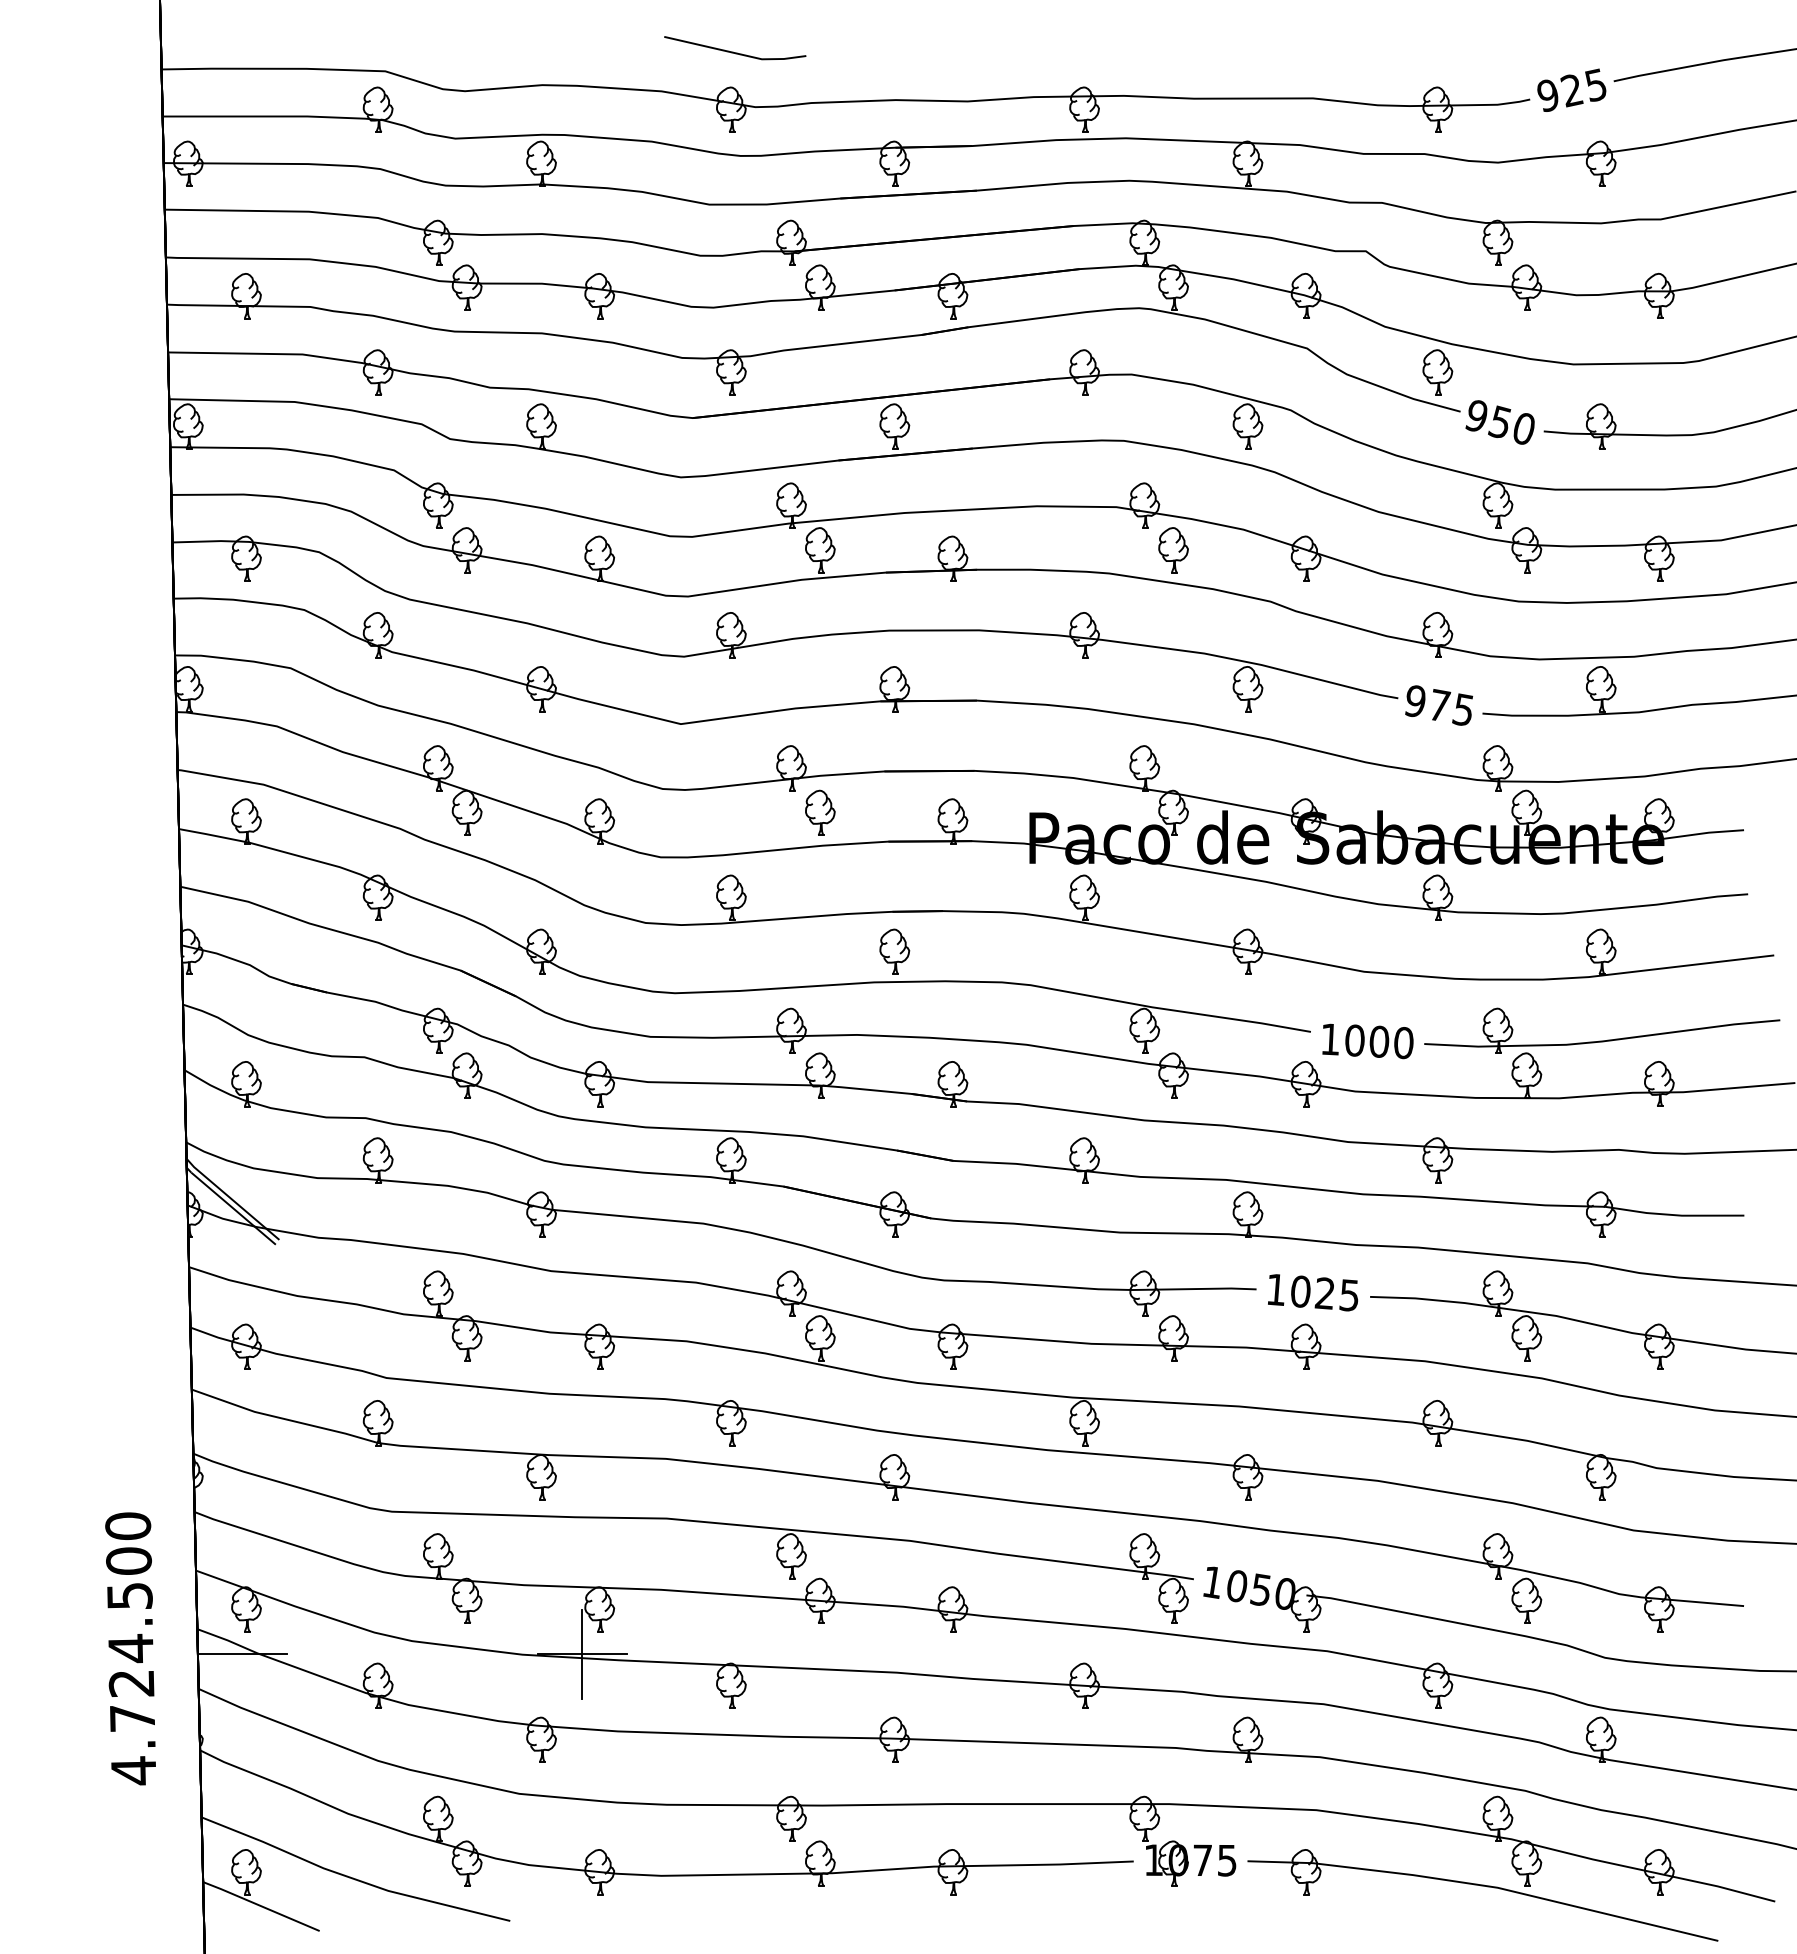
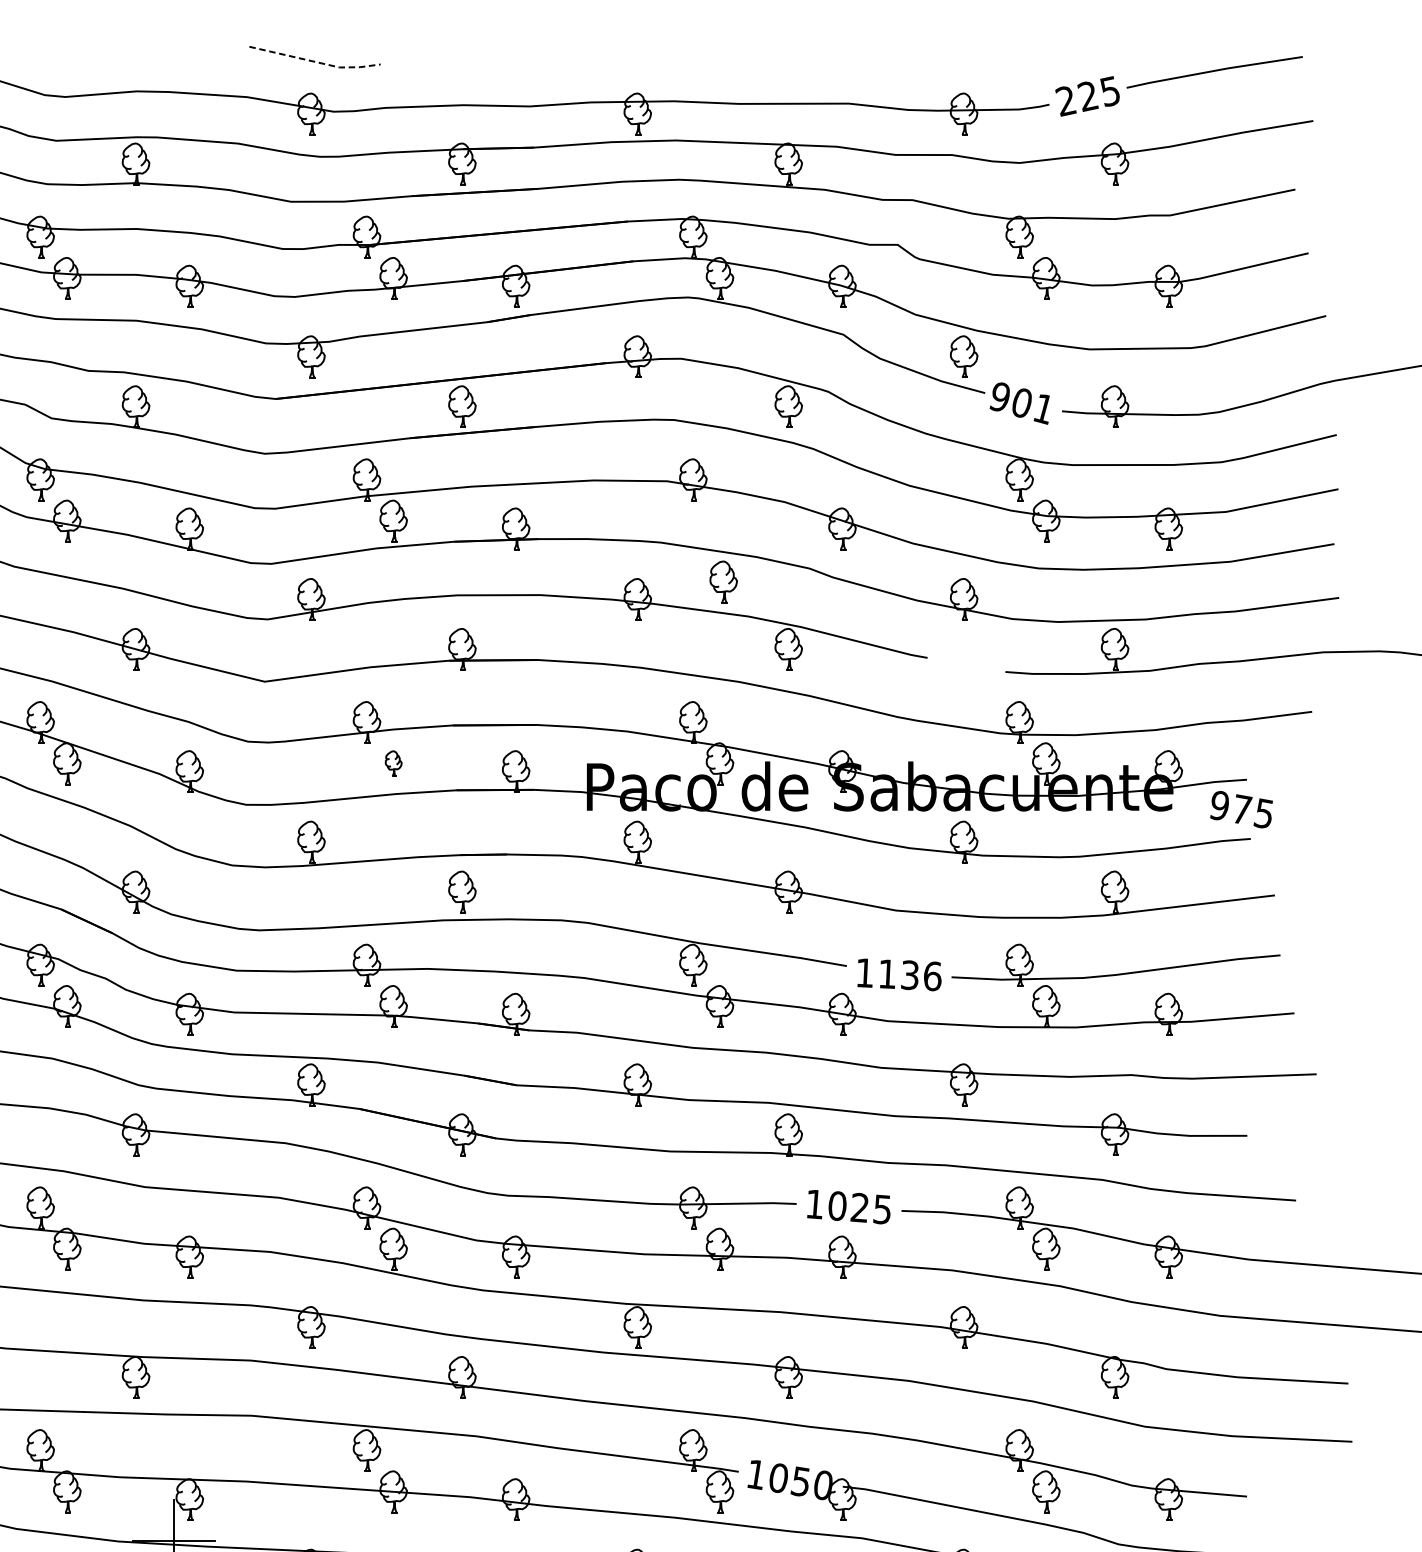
line: (736, 53) -> (316, 62), solid -> dashed
text: (1547, 95) -> (1065, 100), 925 -> 225
text: (1511, 425) -> (1032, 405), 950 -> 901
part: (1173, 550) -> (723, 582), moved
text: (1439, 705) -> (1241, 809), moved
part: (820, 812) -> (393, 763), size x0.6
text: (1379, 1041) -> (910, 974), 1000 -> 1136

